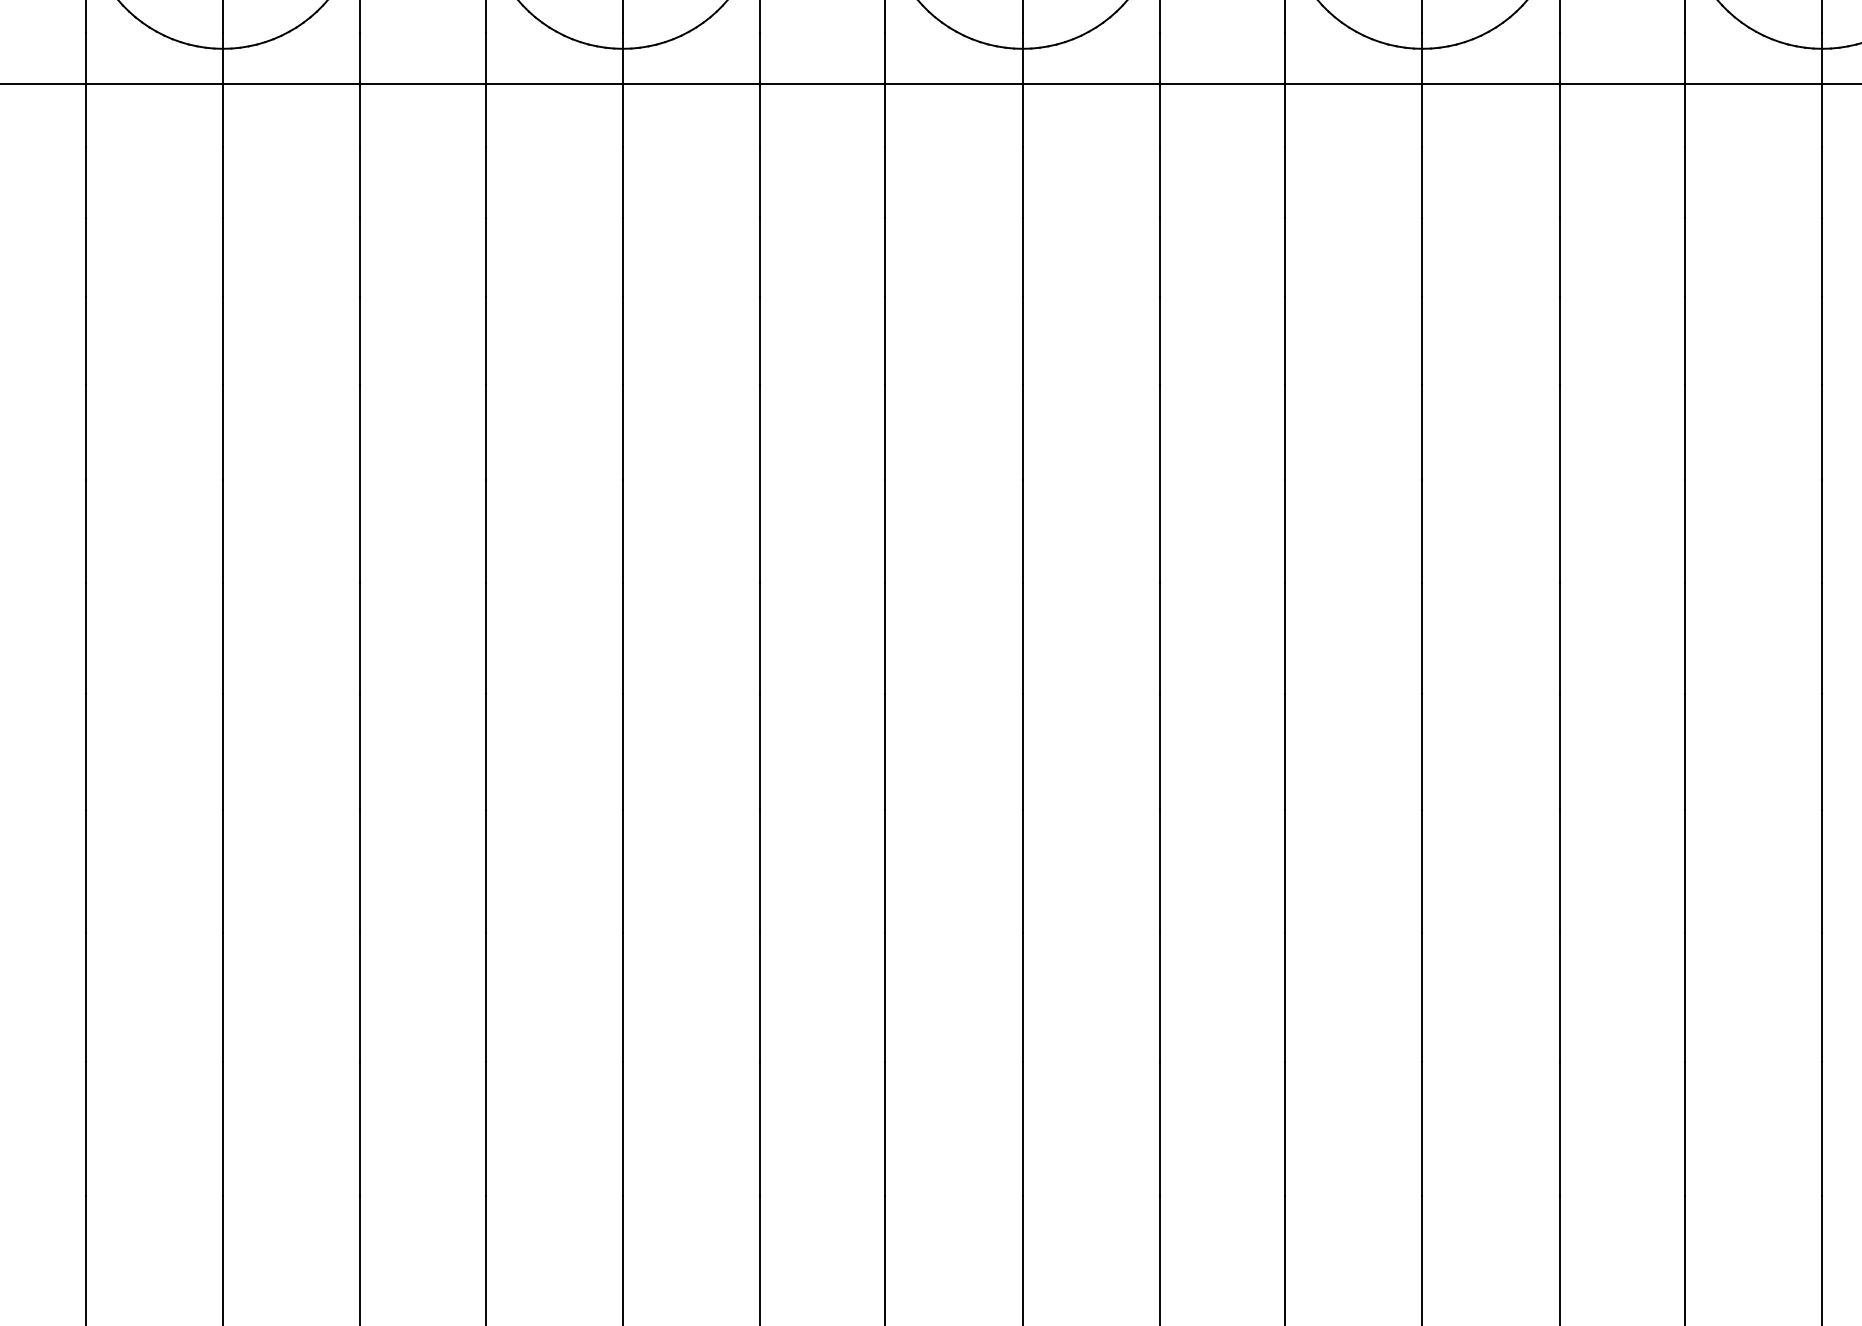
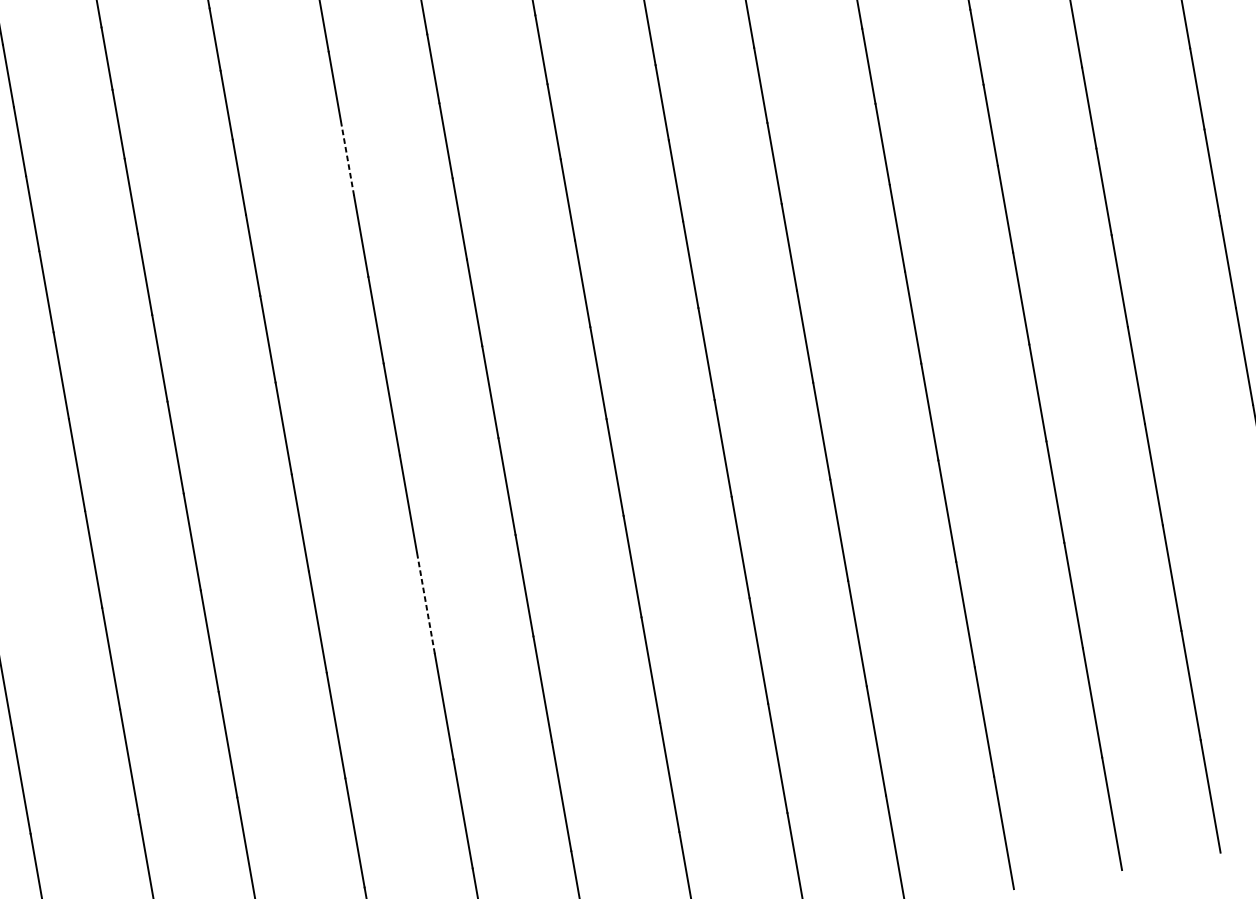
line: (360, 432) -> (347, 158), solid -> dashed
line: (360, 997) -> (426, 602), solid -> dashed

